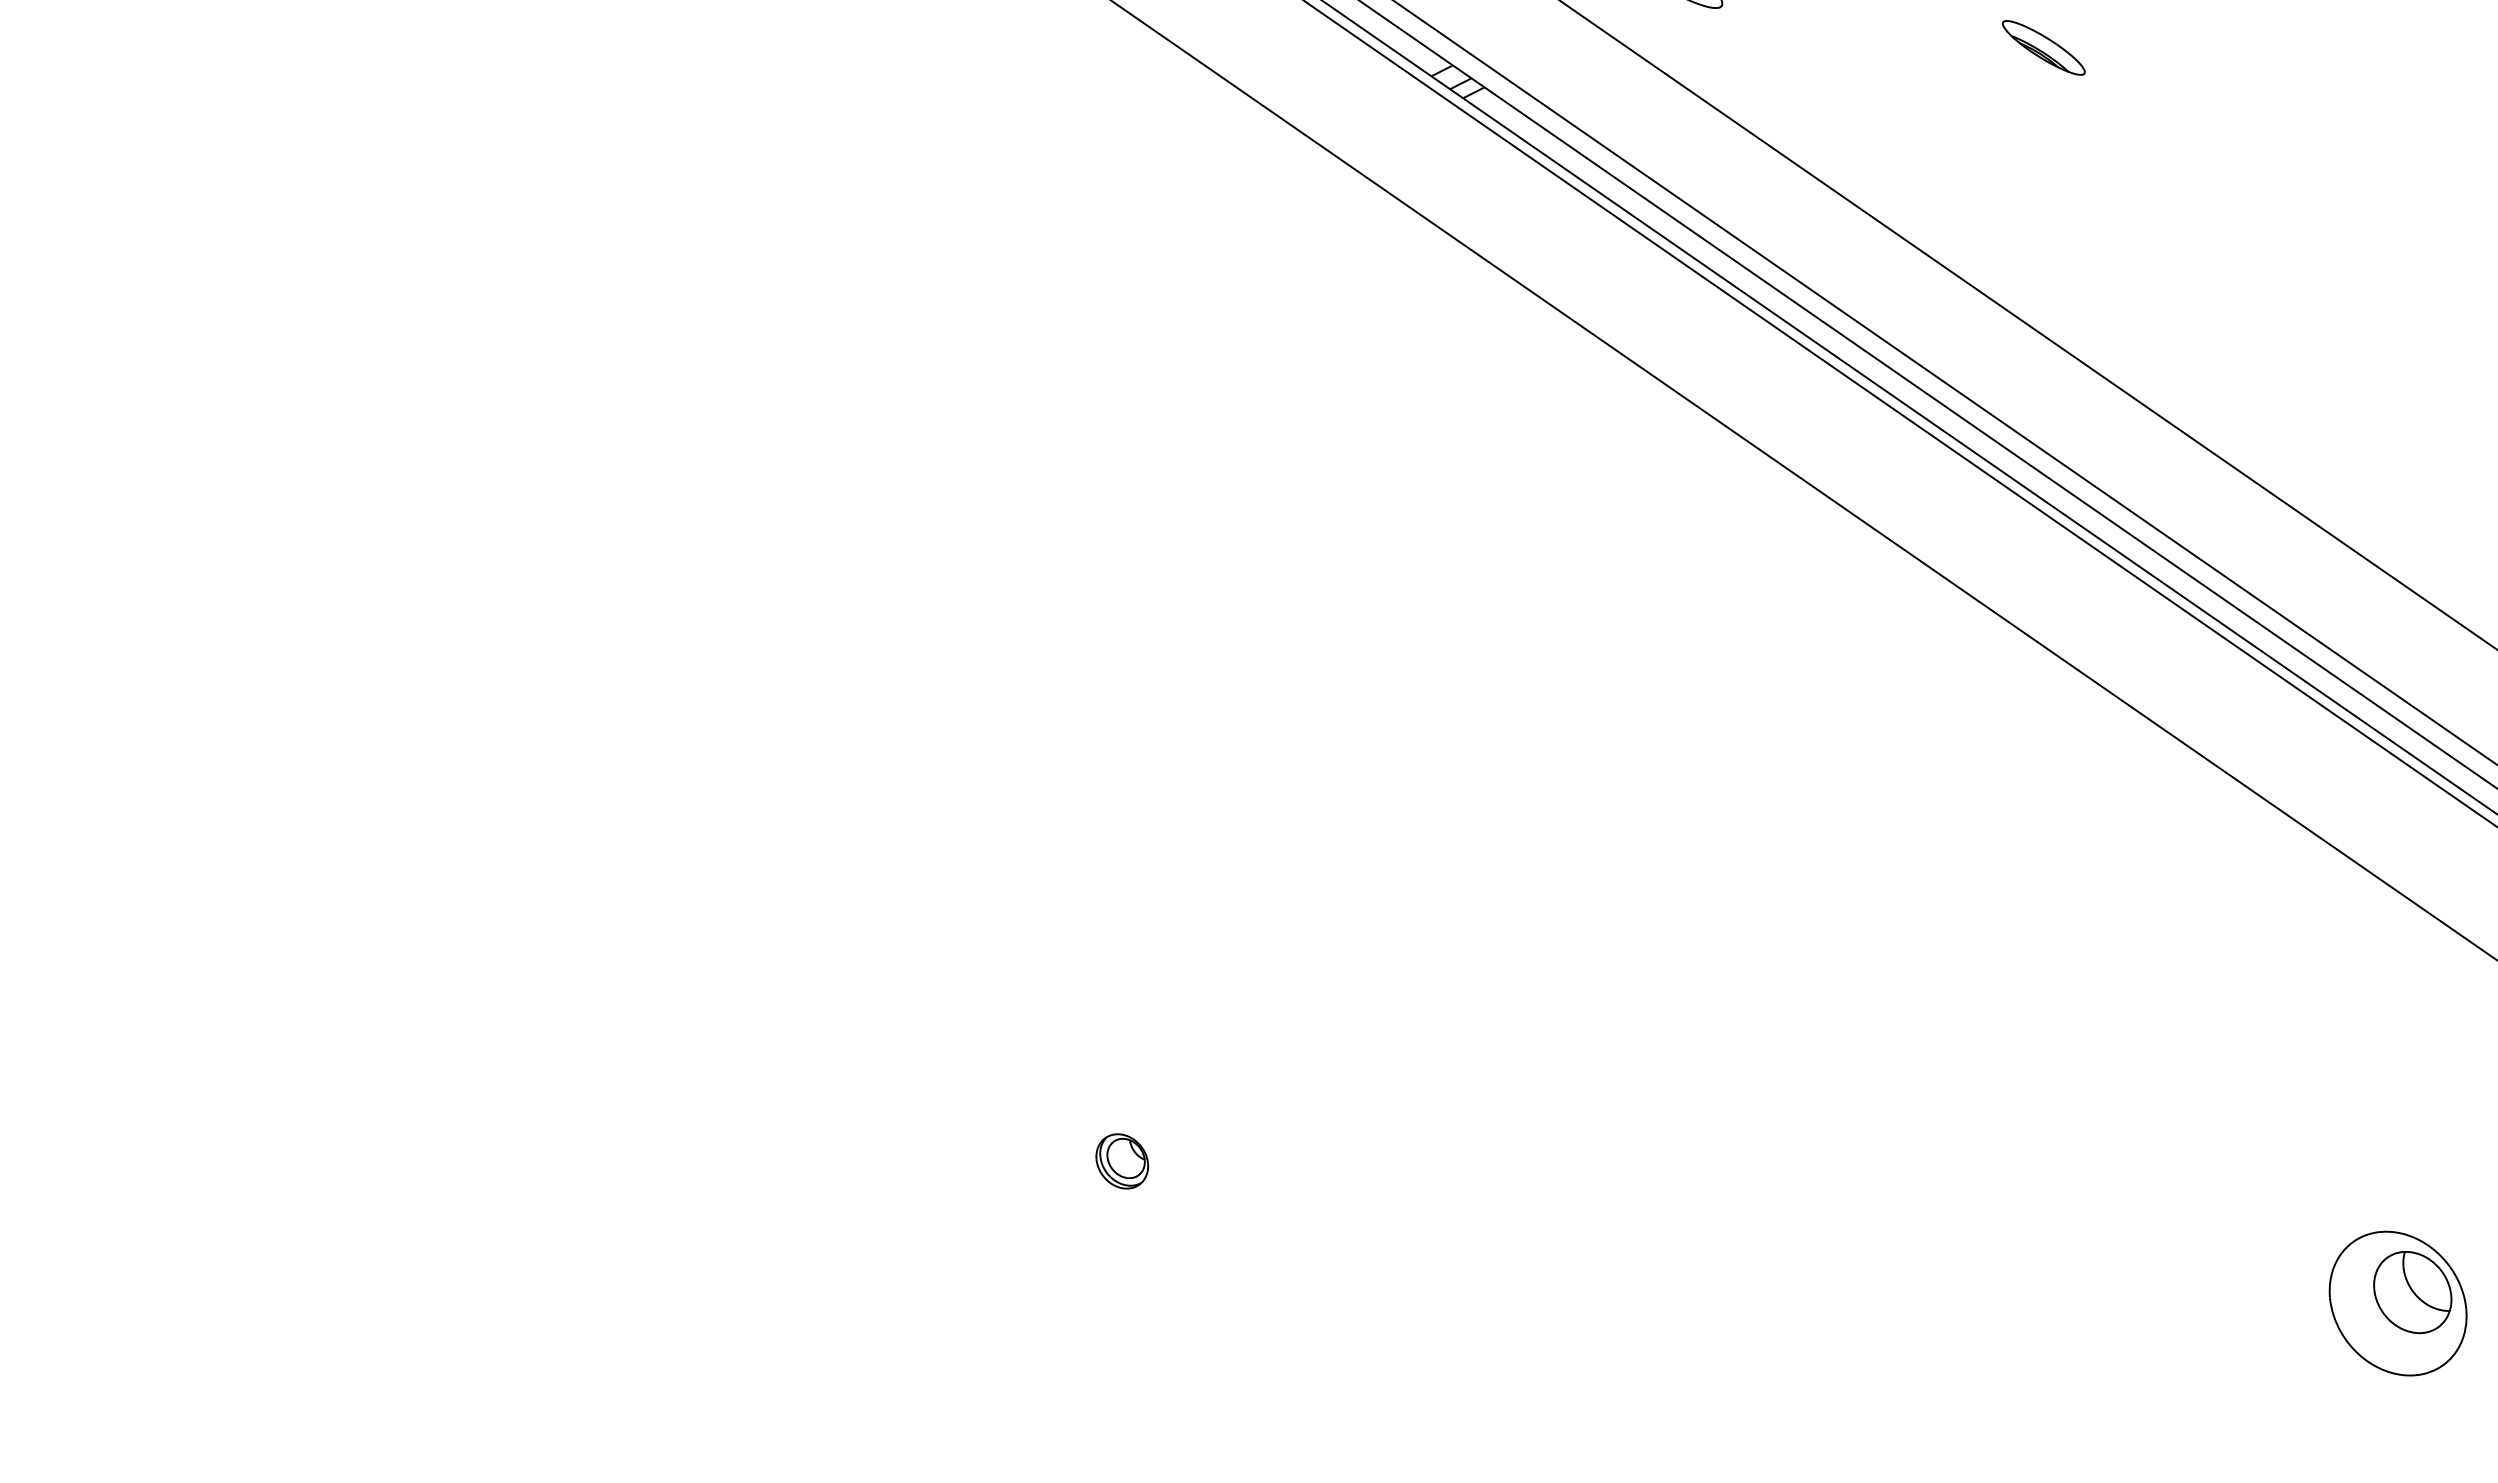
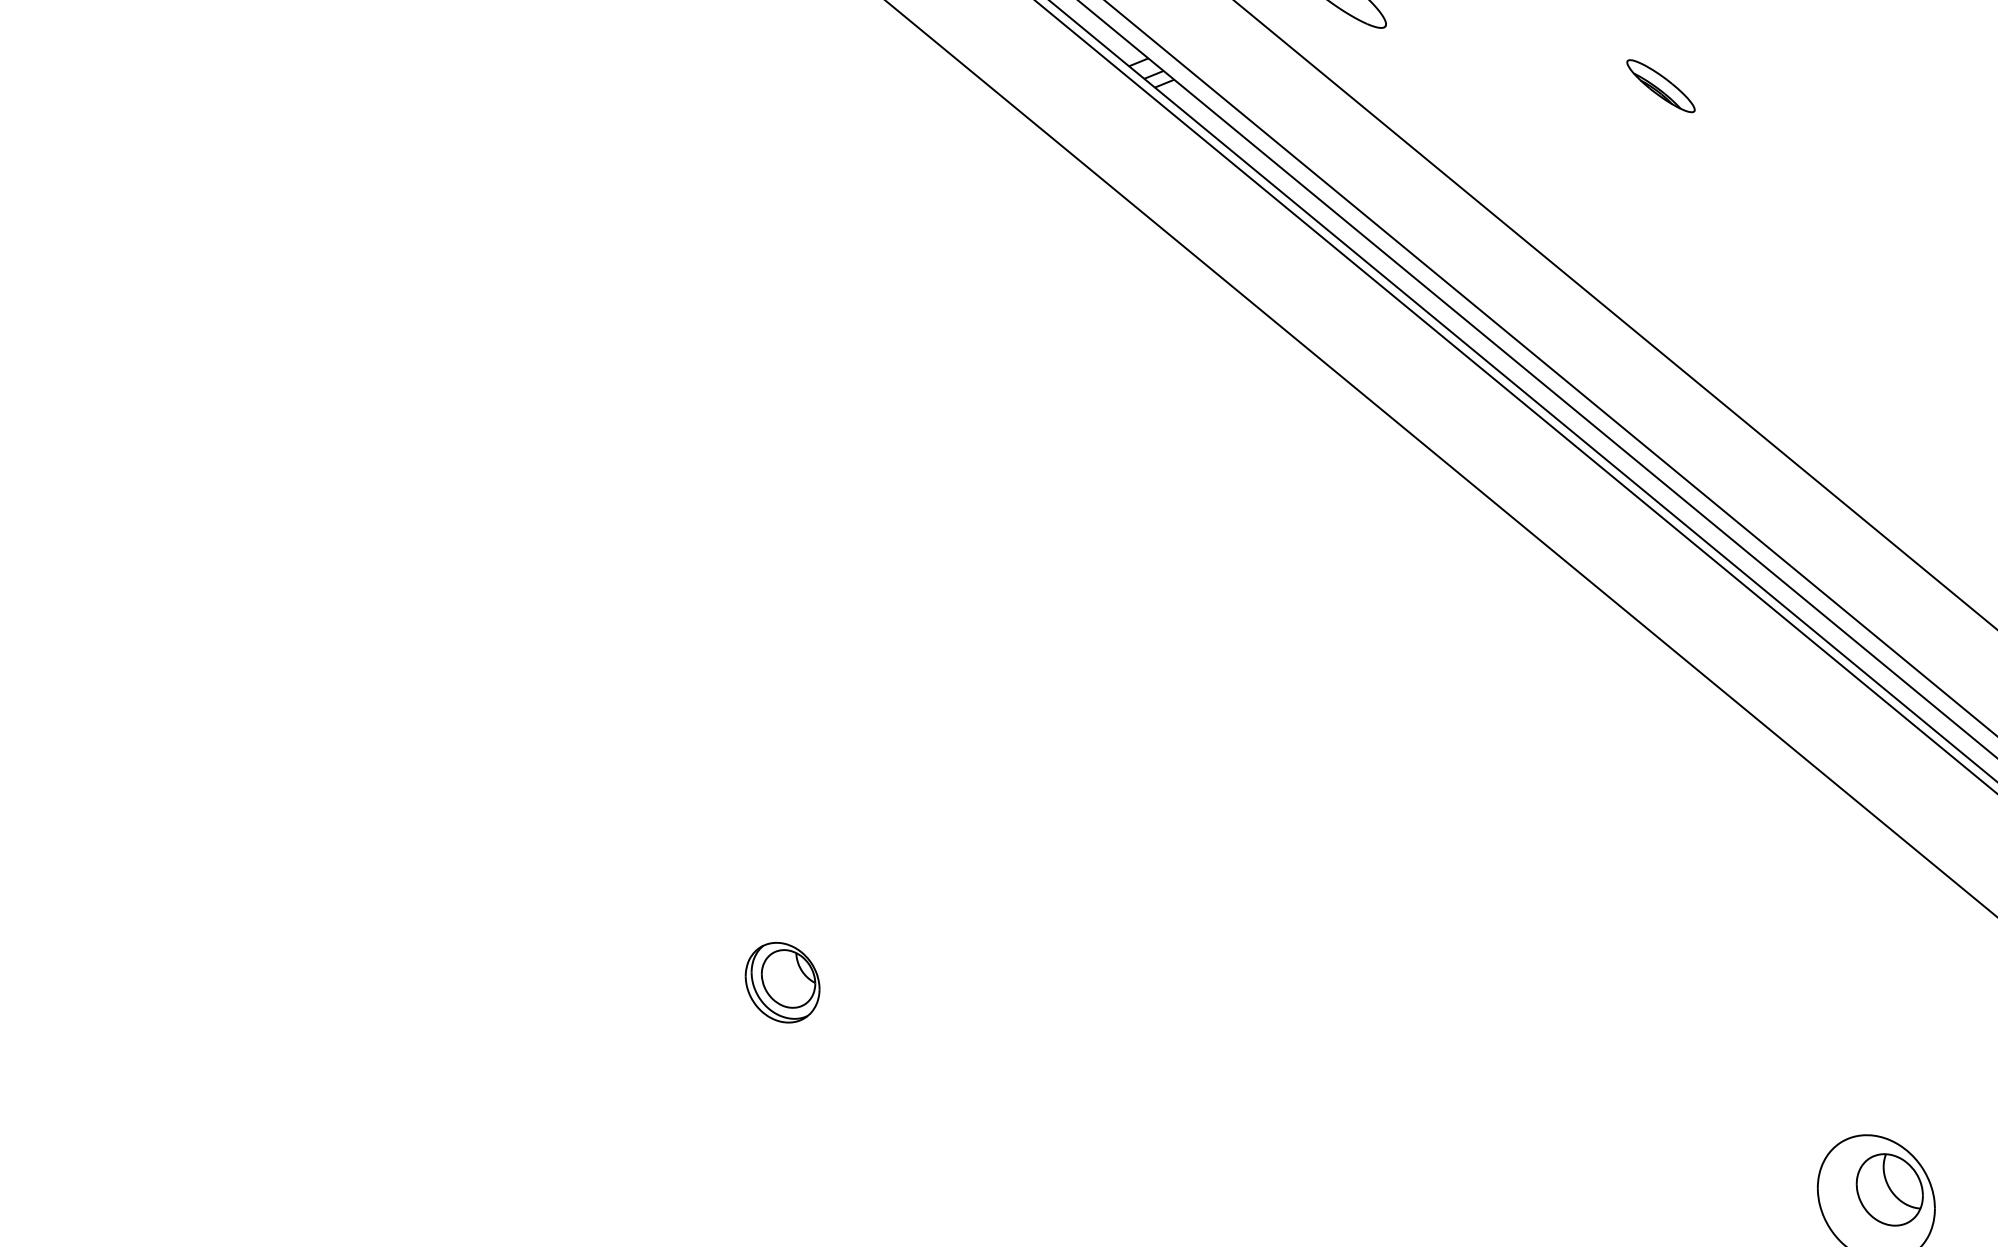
part: (1122, 1161) -> (782, 982), size x1.67

